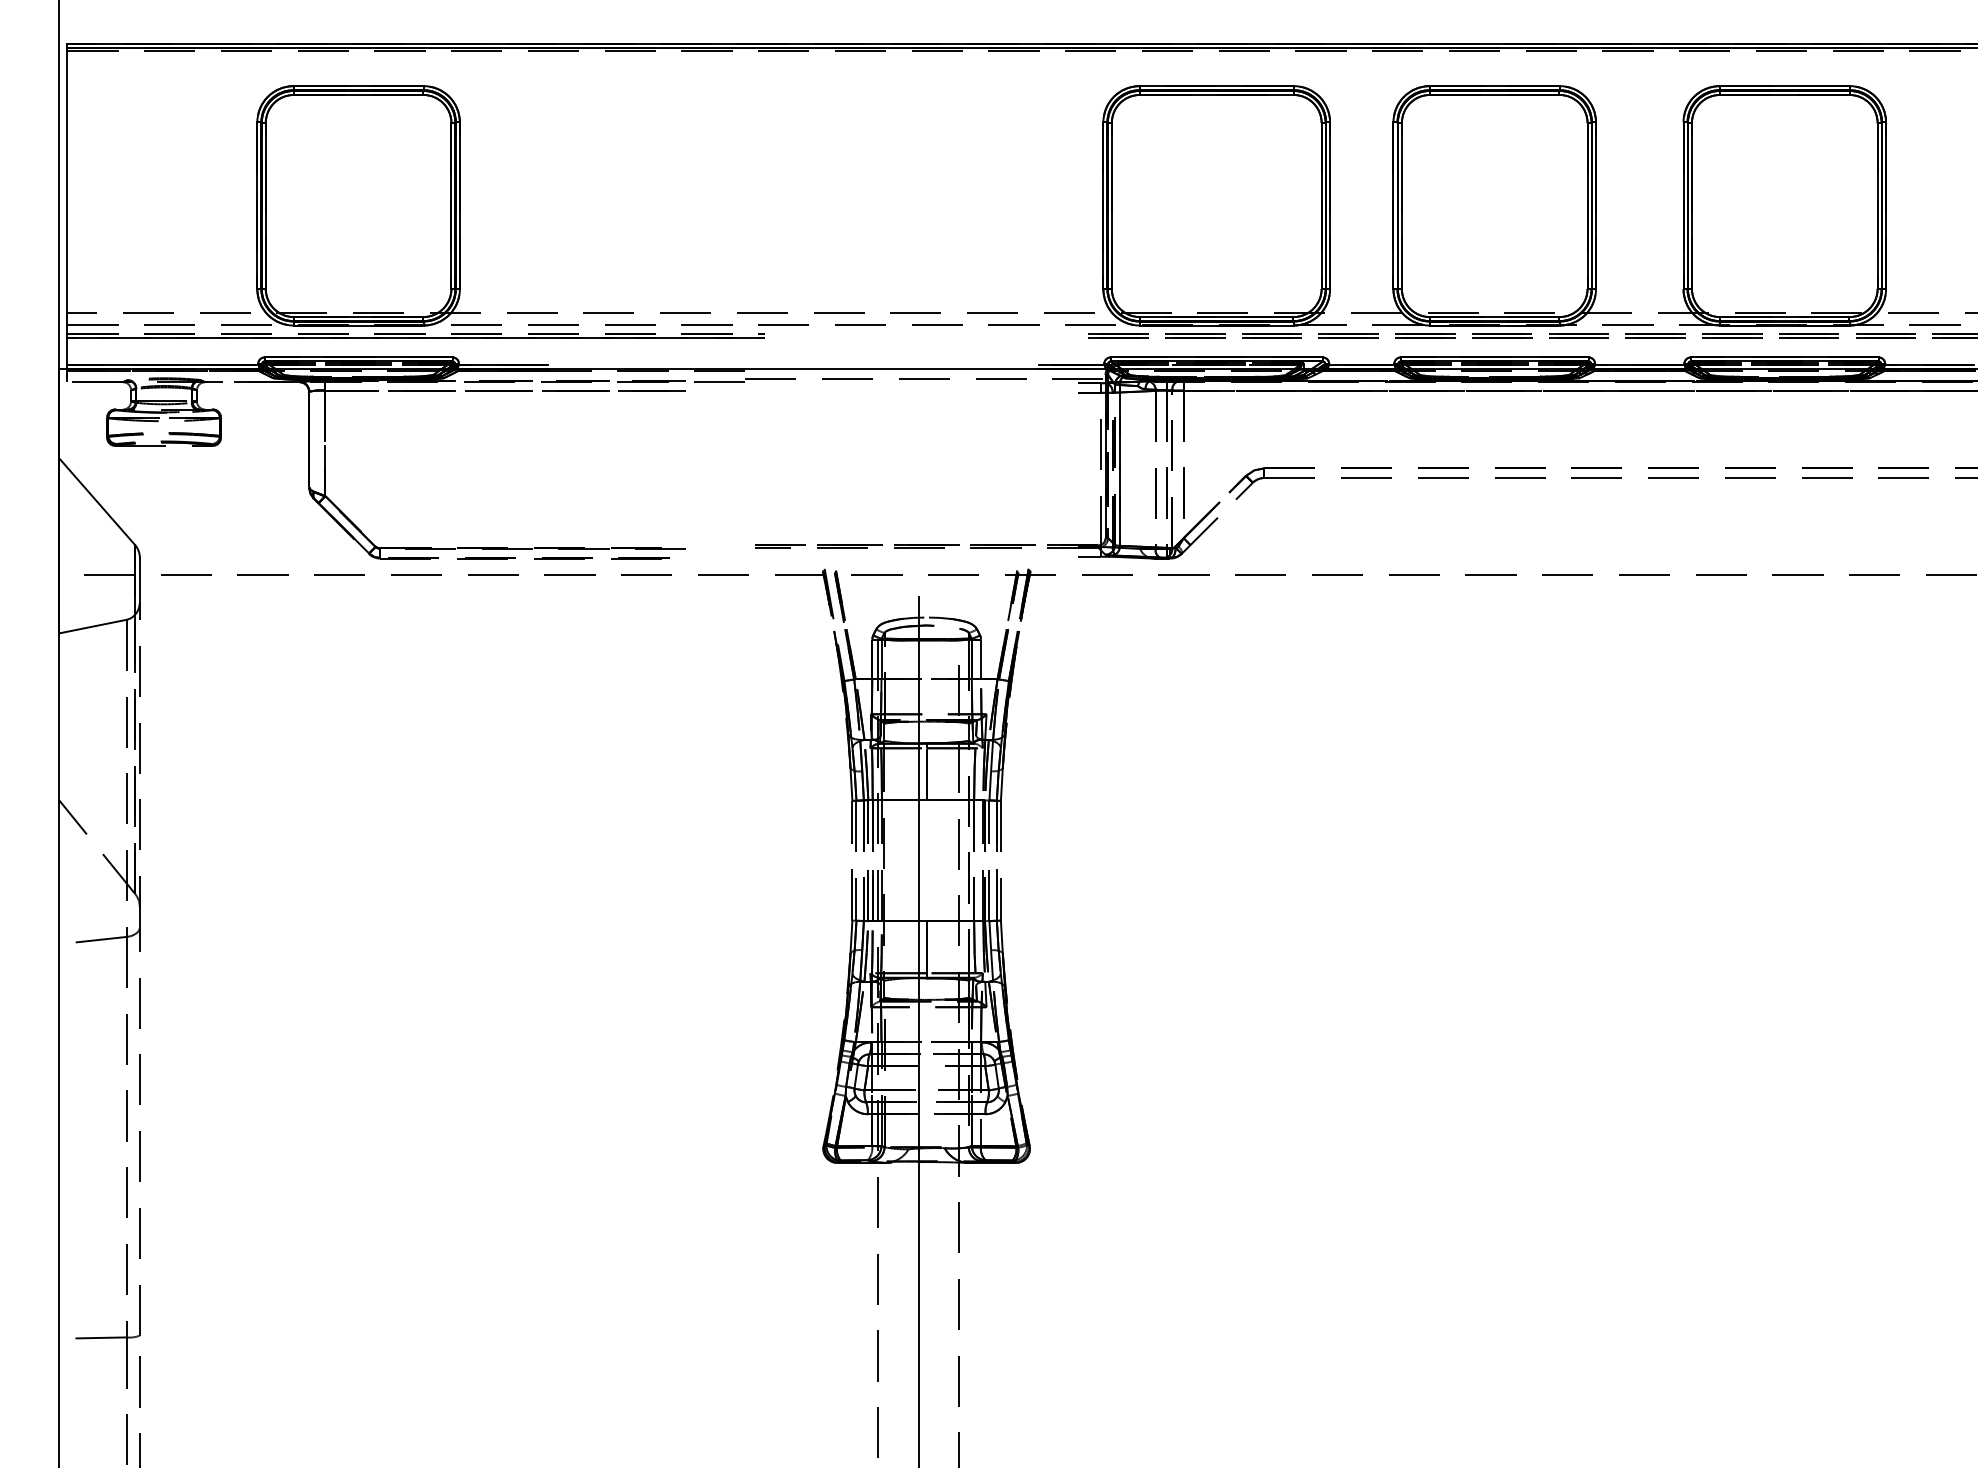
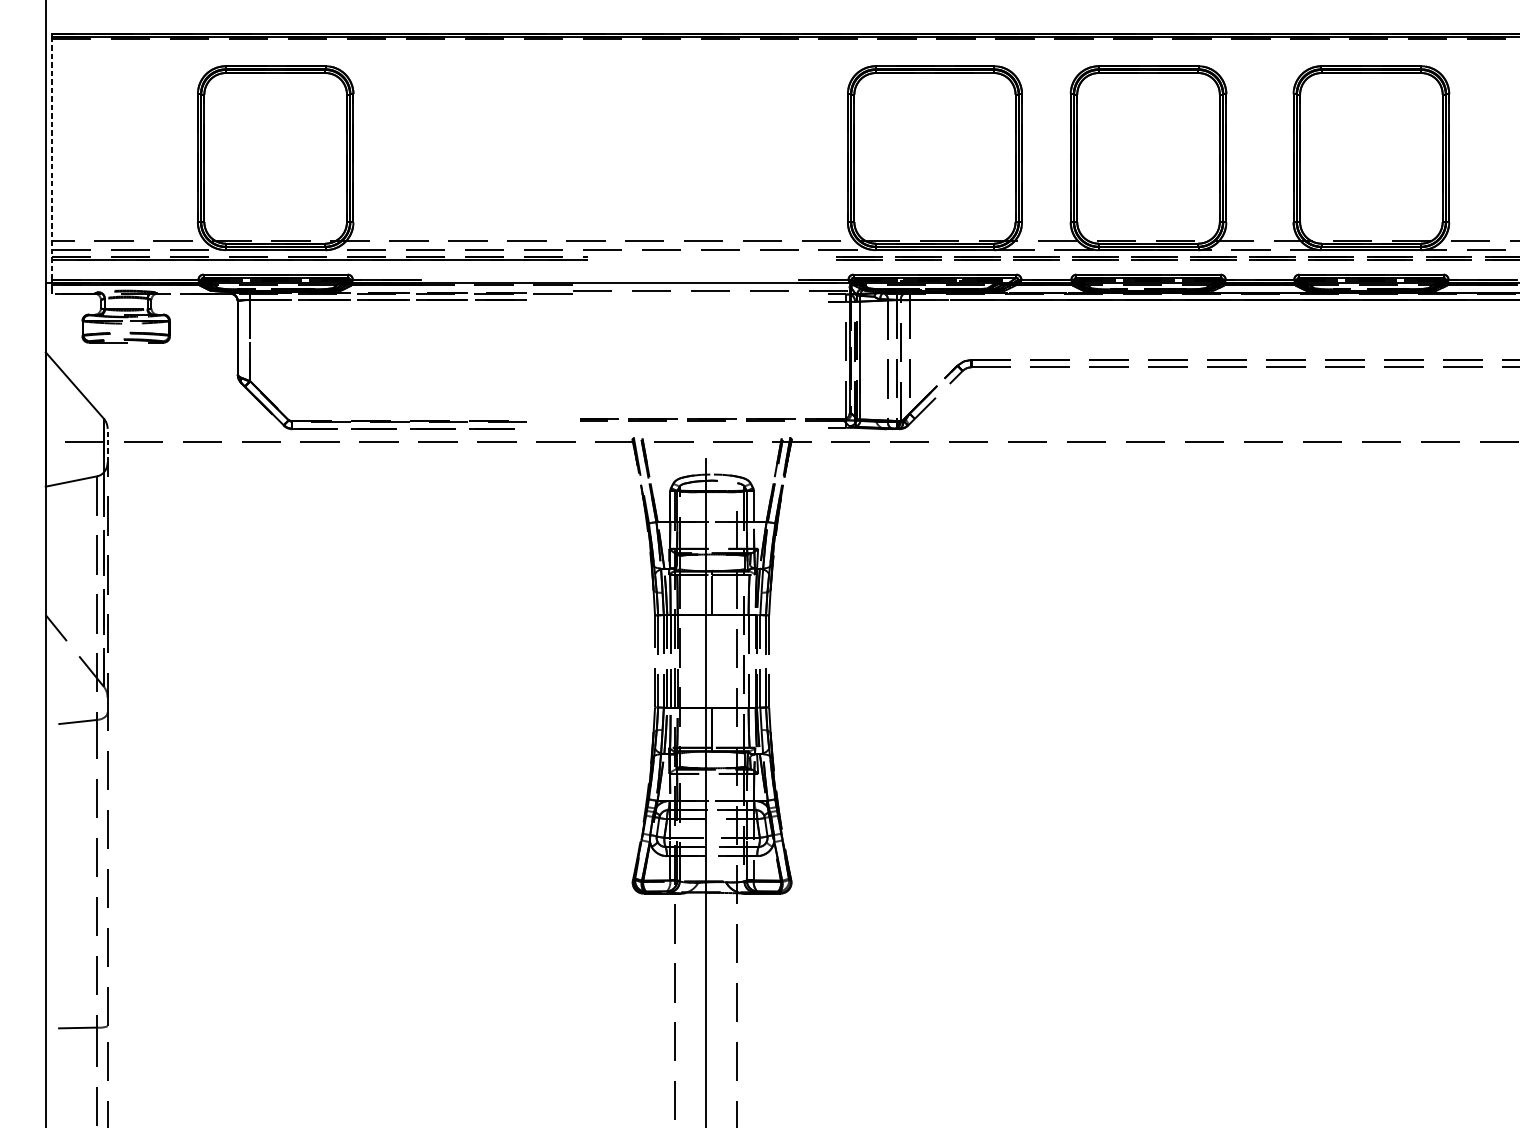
line: (67, 206) -> (52, 158), solid -> dashed
line: (139, 579) -> (107, 445), solid -> dashed

